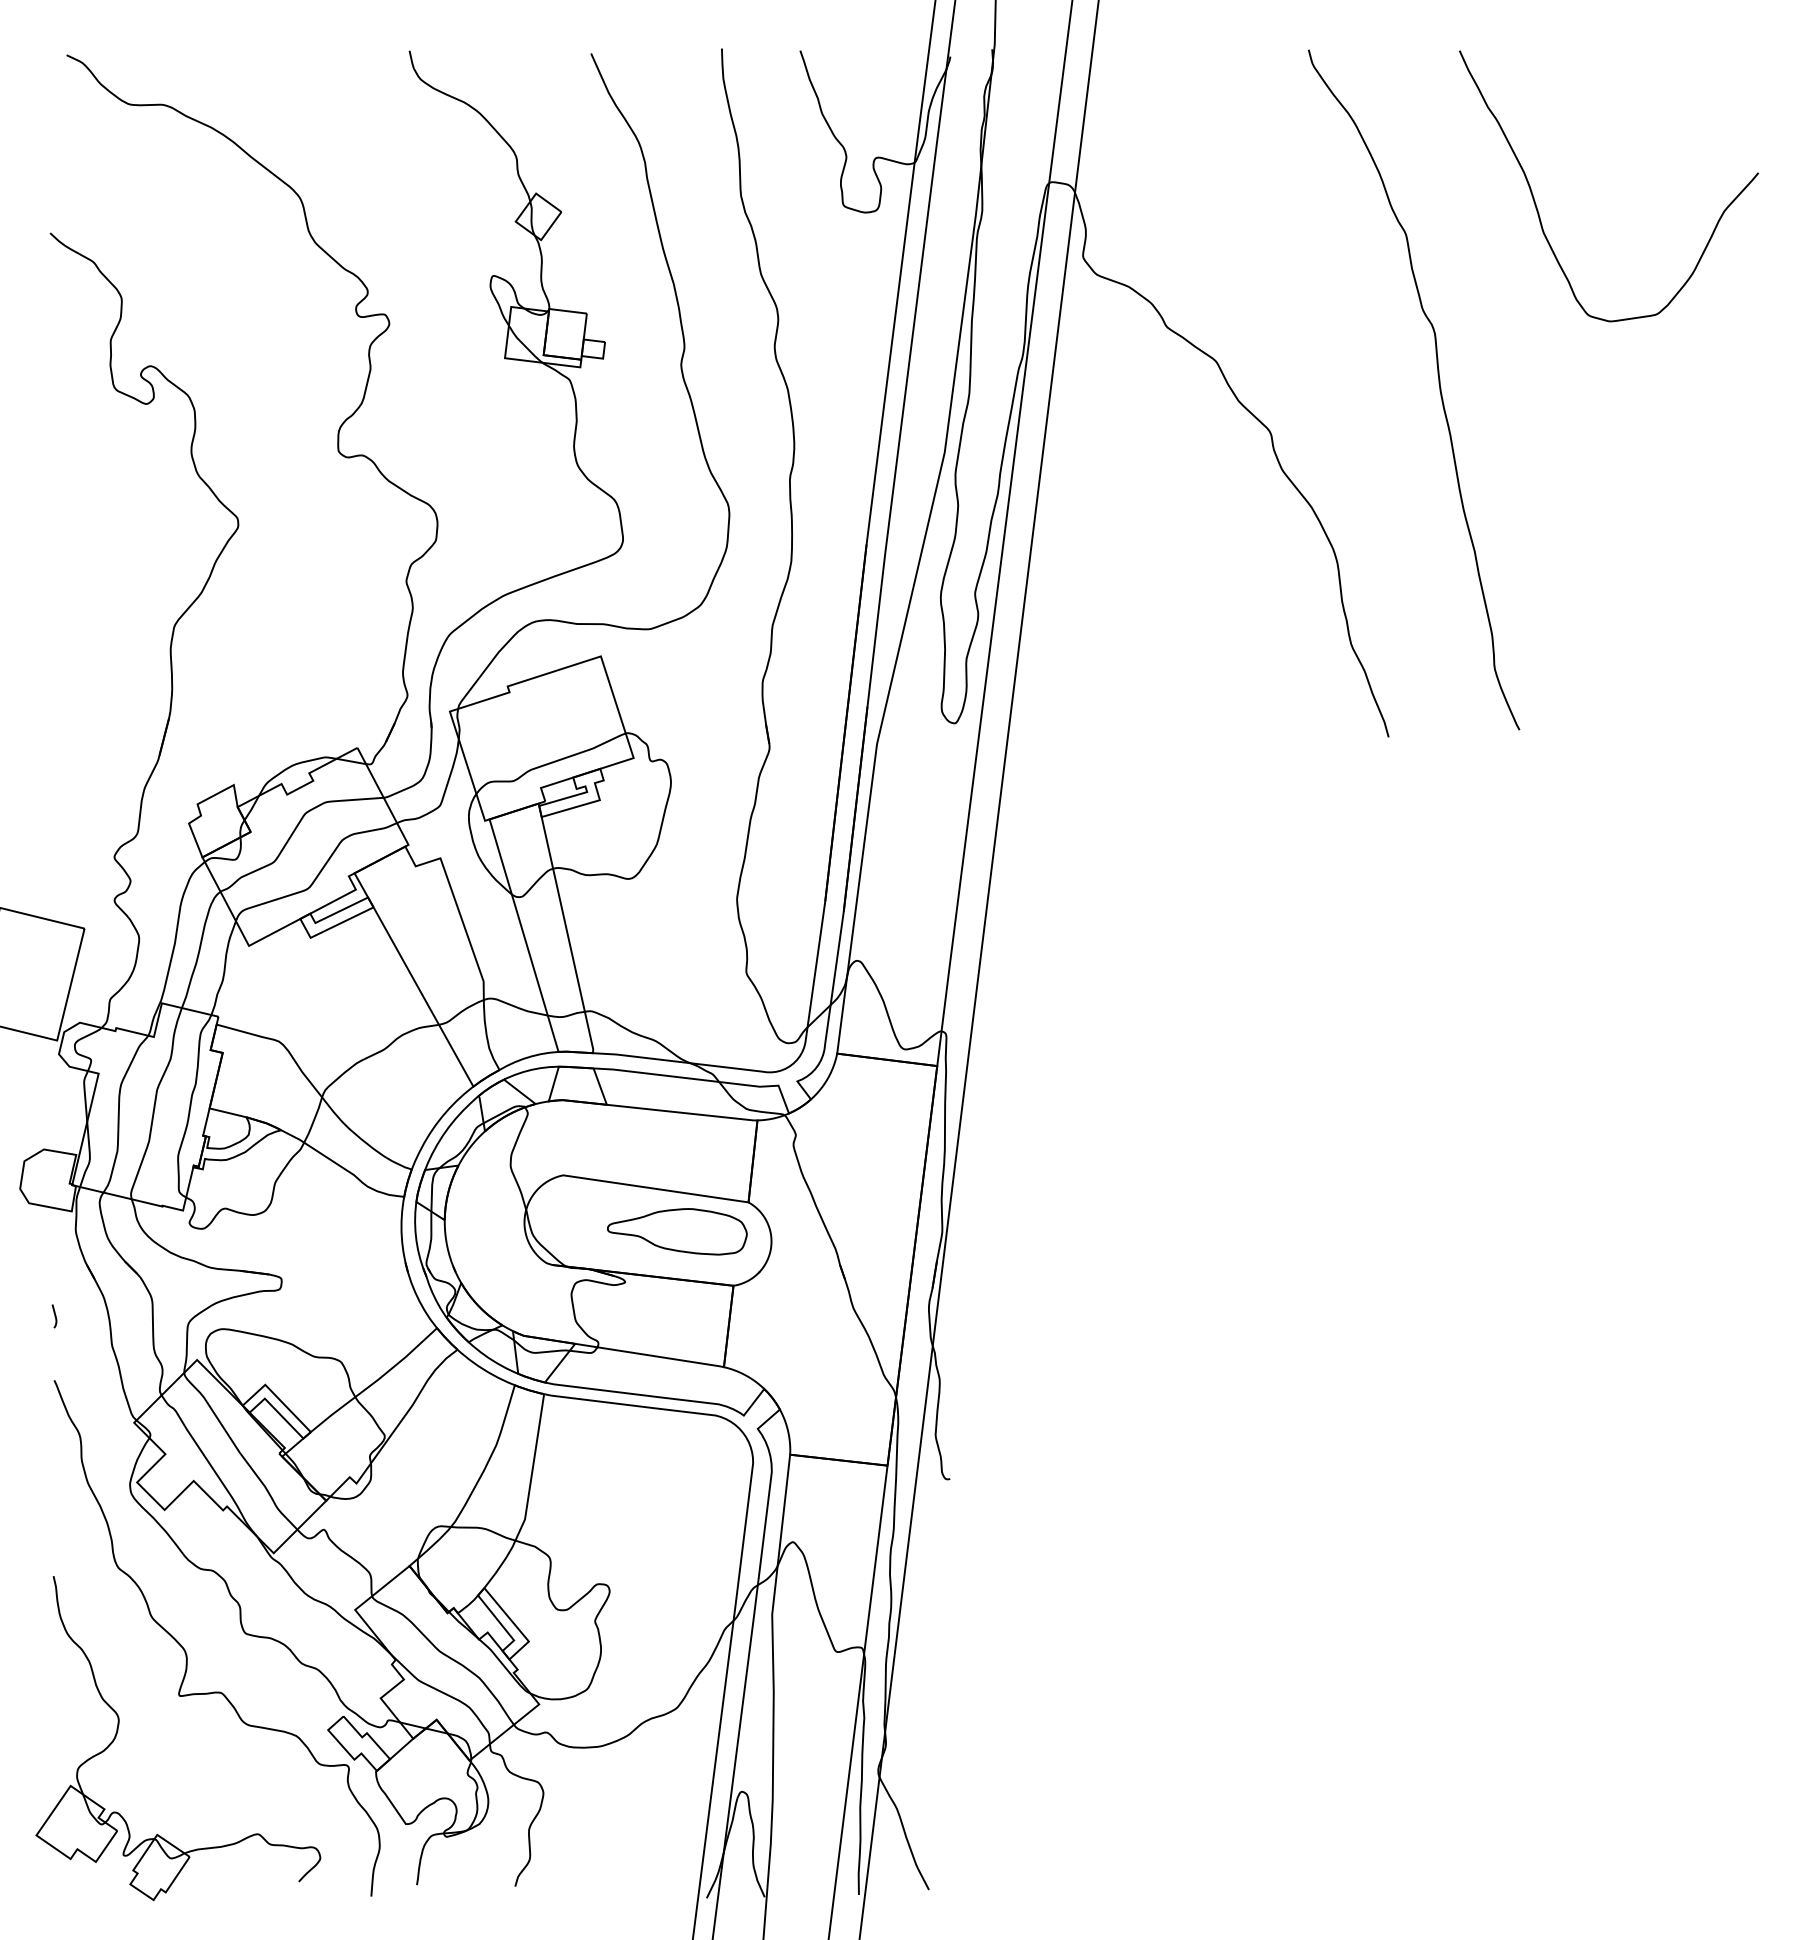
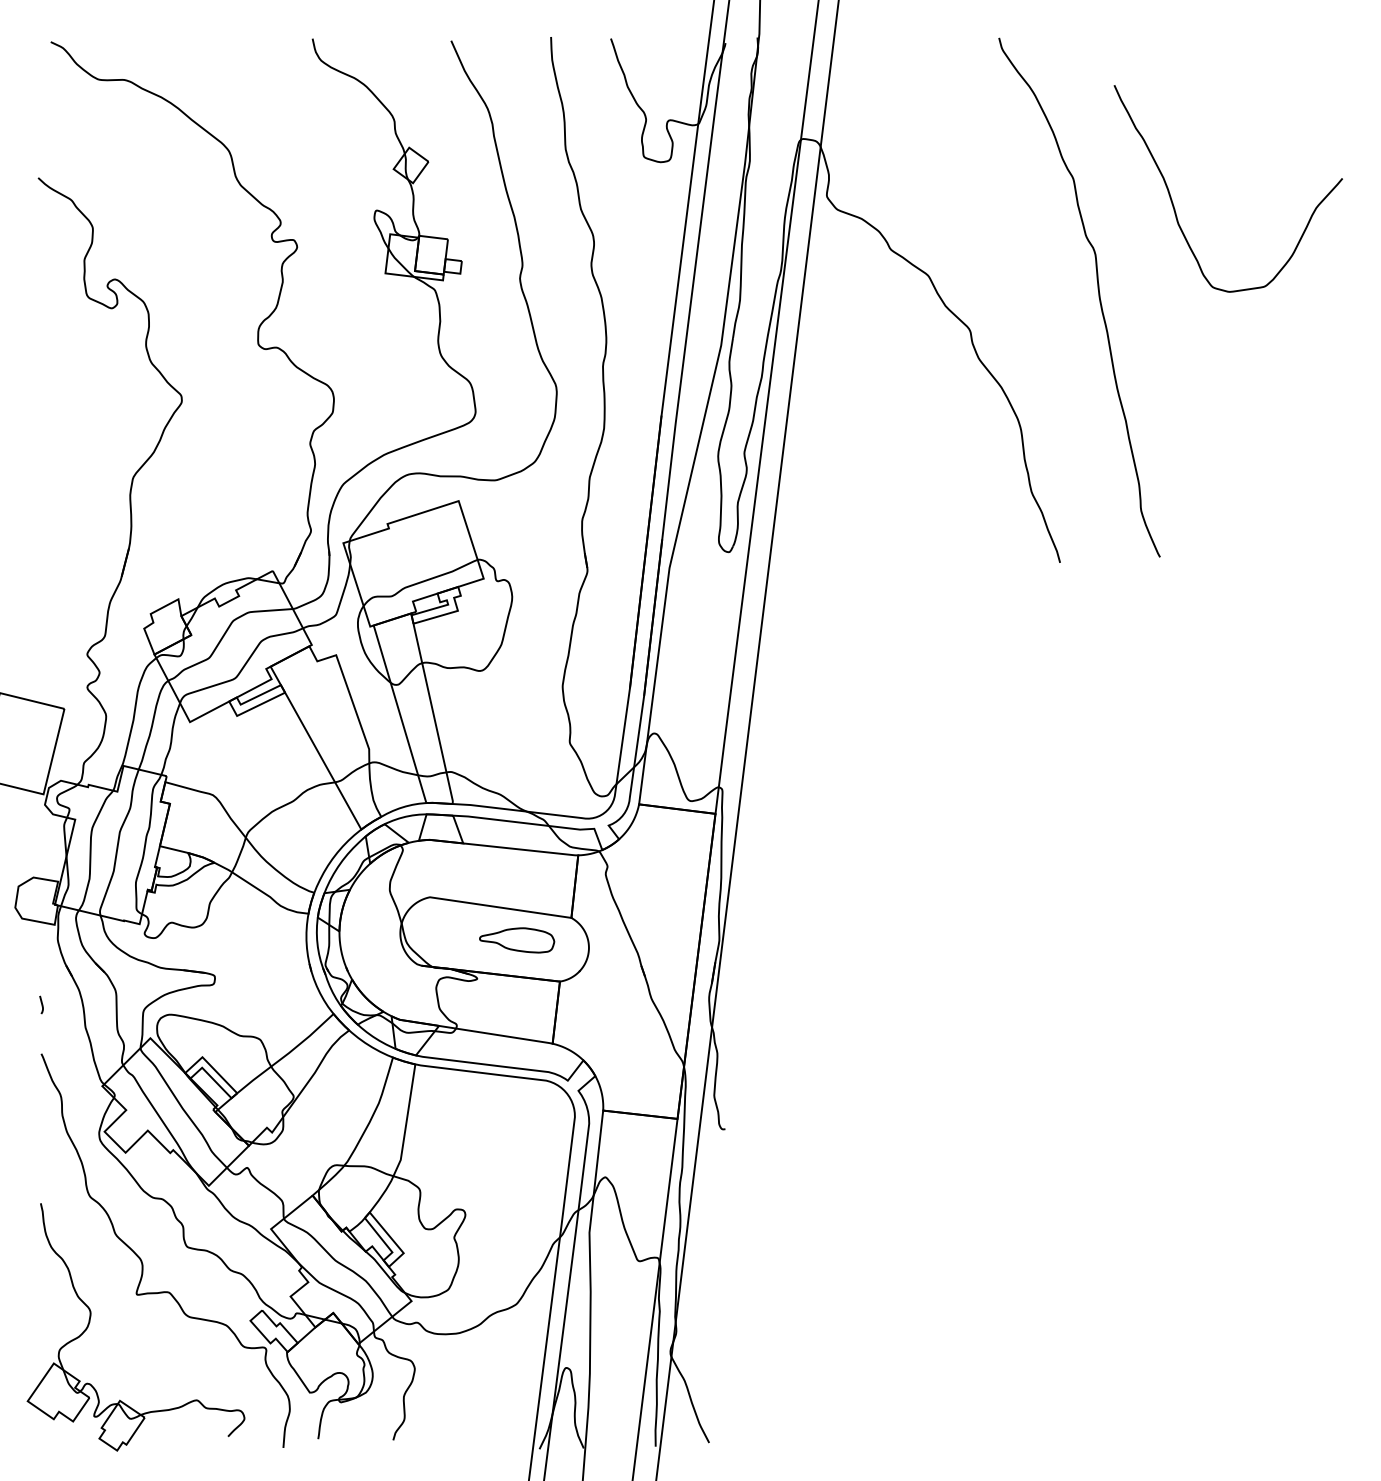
curve: (1538, 210) -> (1174, 207), moved
part: (677, 1231) -> (517, 940), size x0.7

